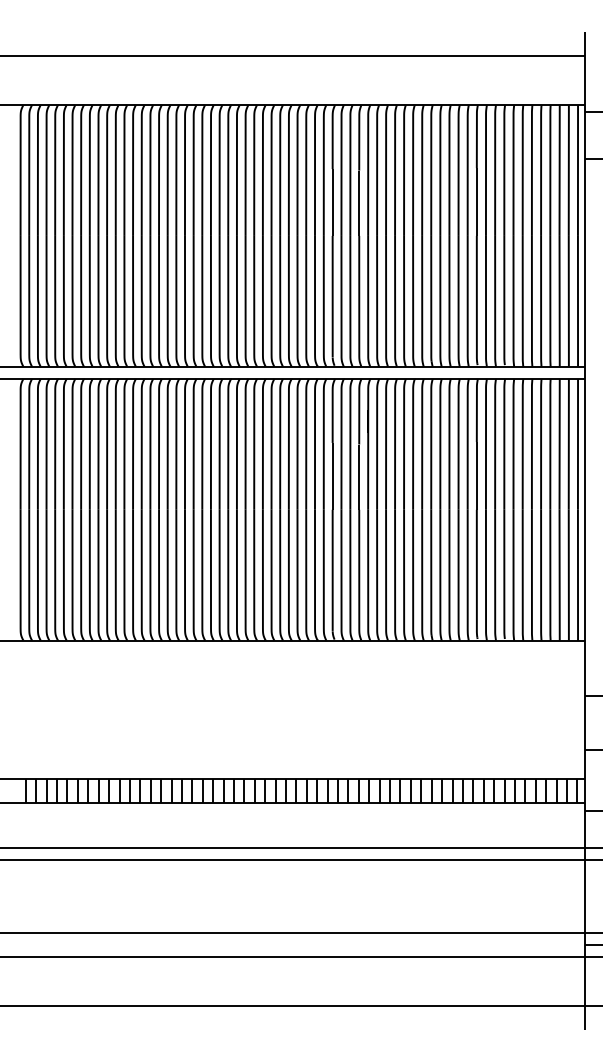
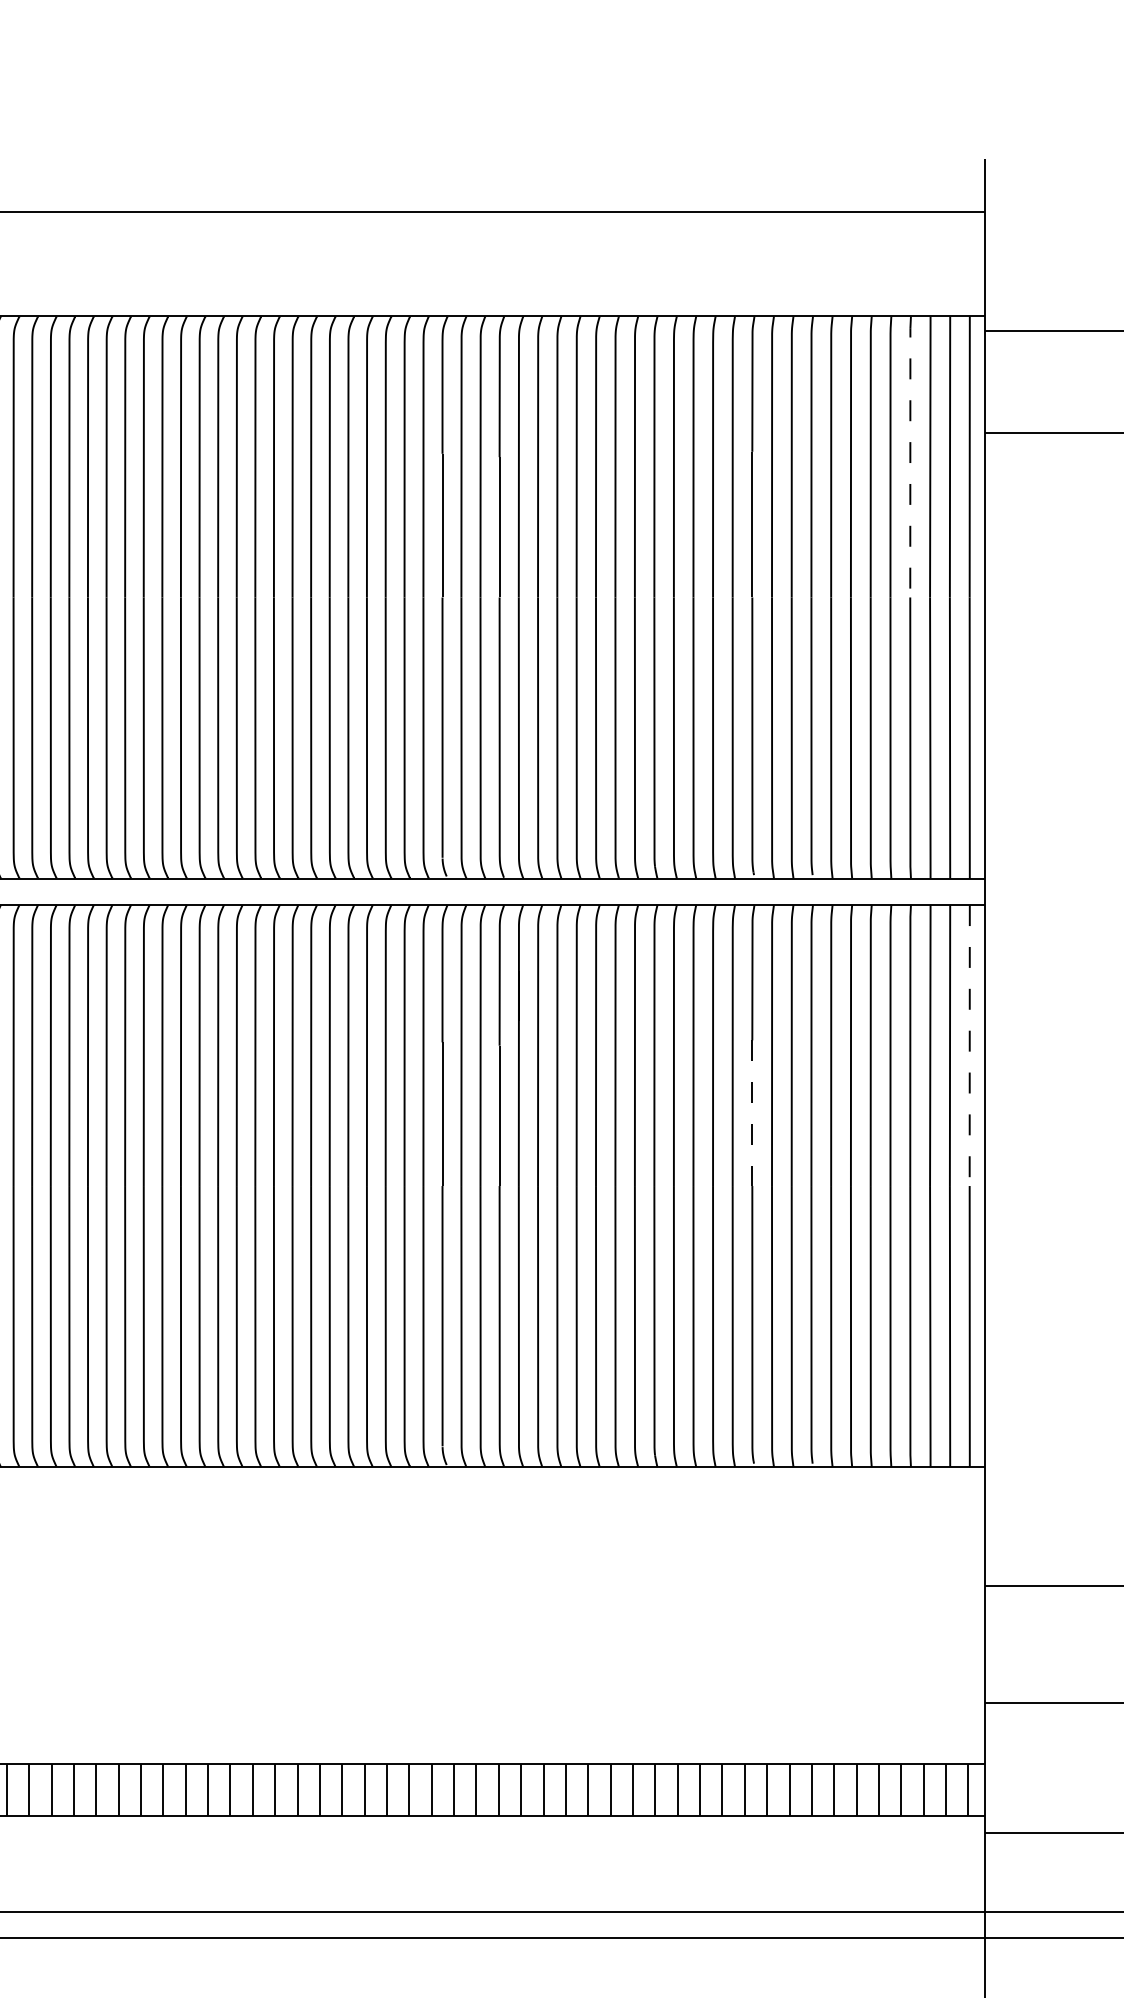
line: (550, 170) -> (910, 456), solid -> dashed
line: (577, 444) -> (968, 1045), solid -> dashed
line: (476, 475) -> (751, 1112), solid -> dashed

